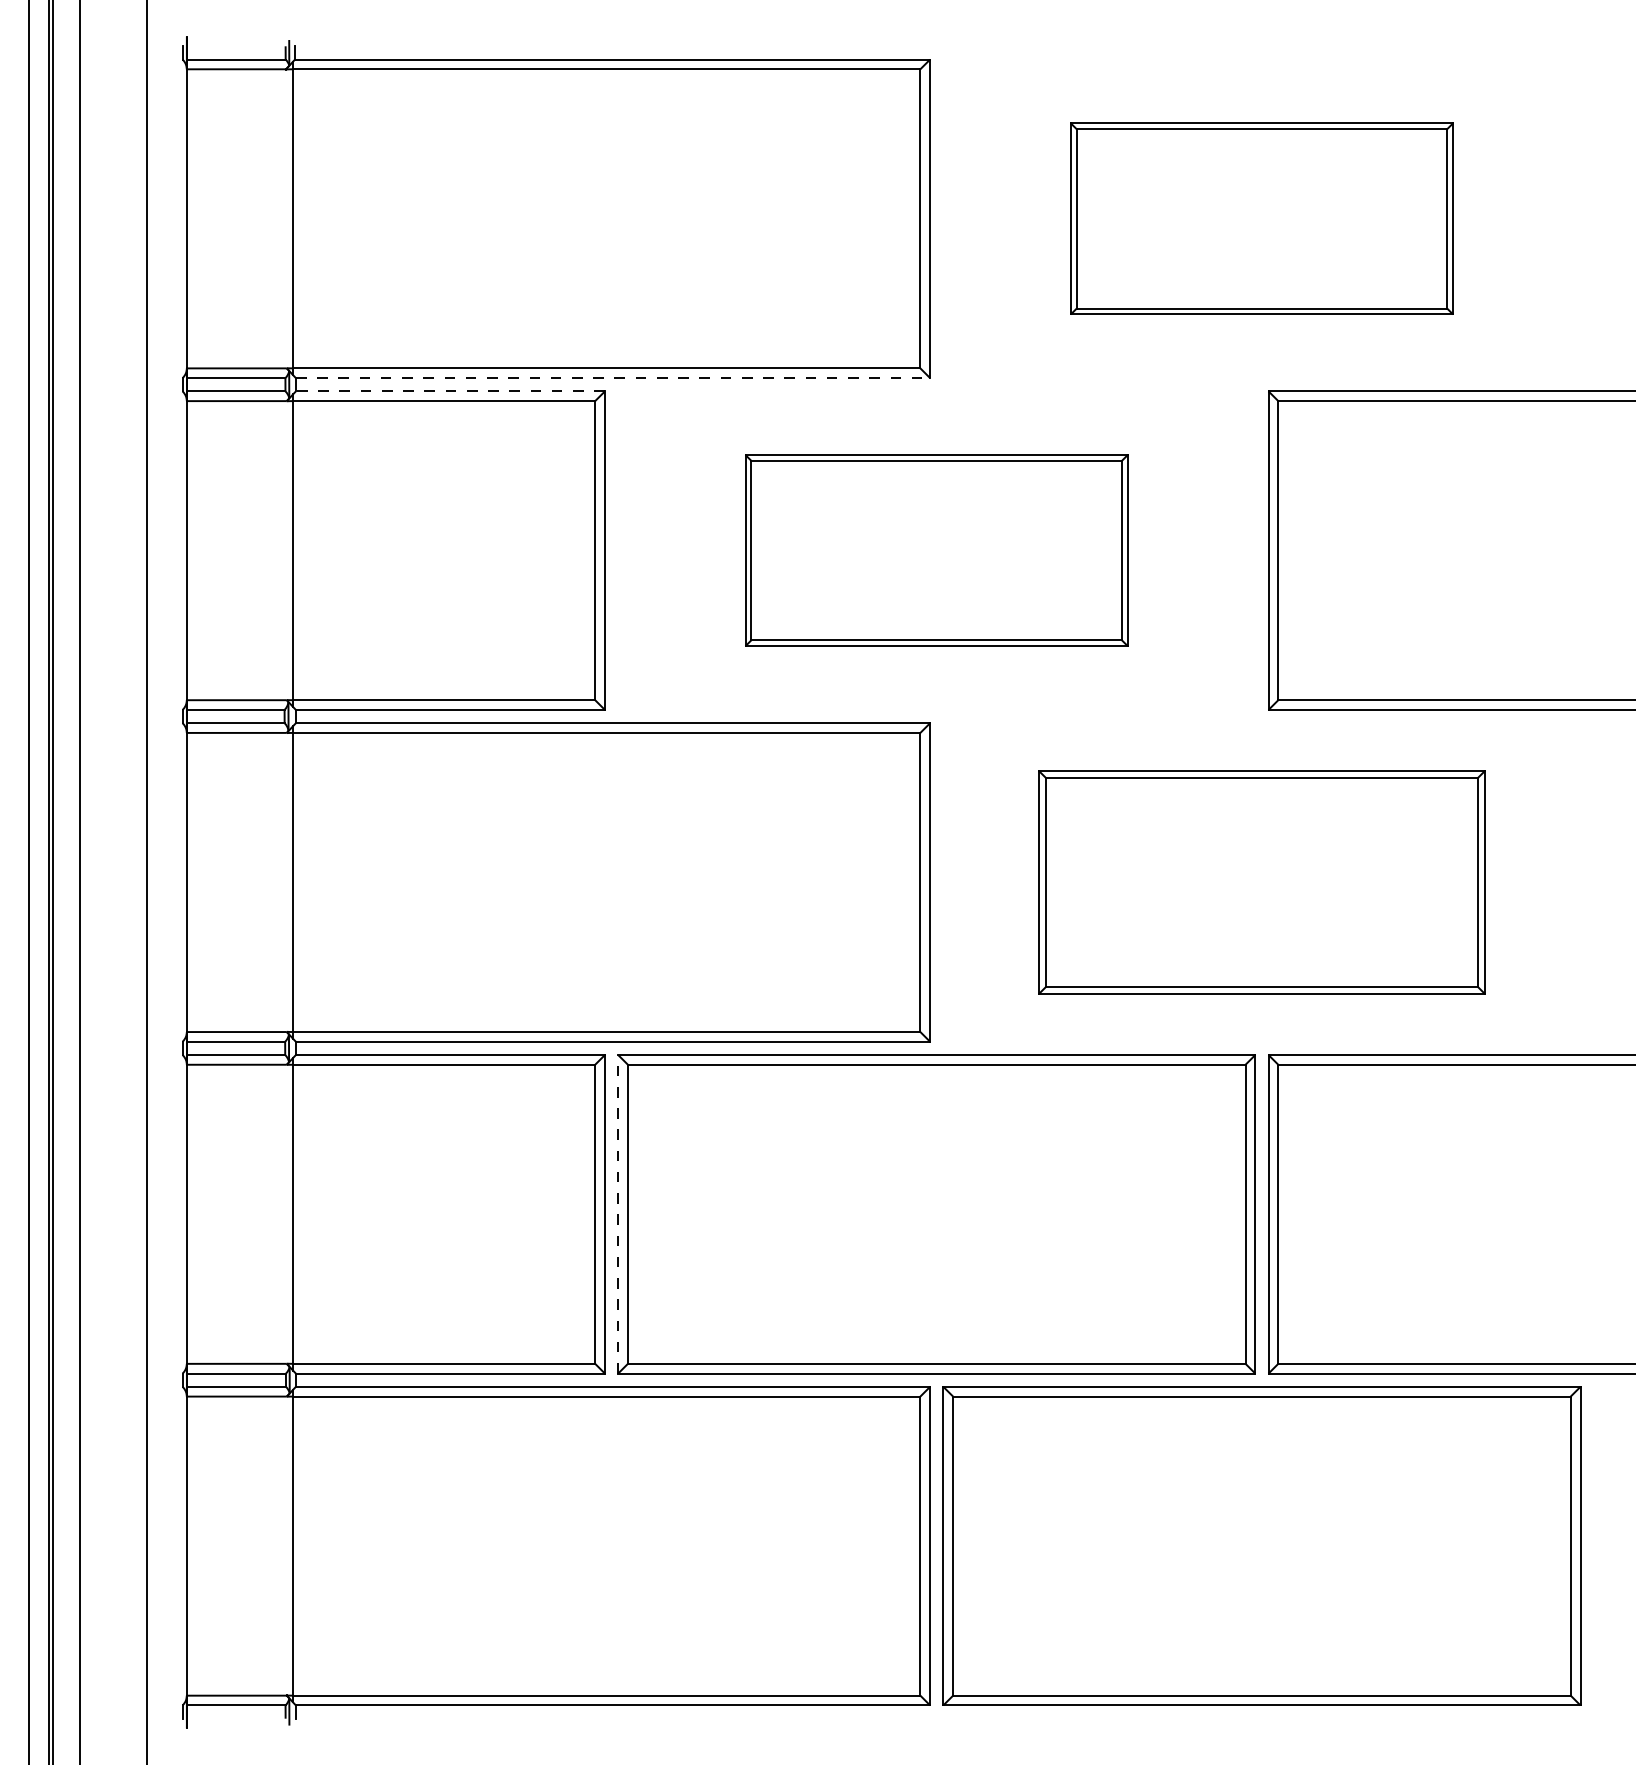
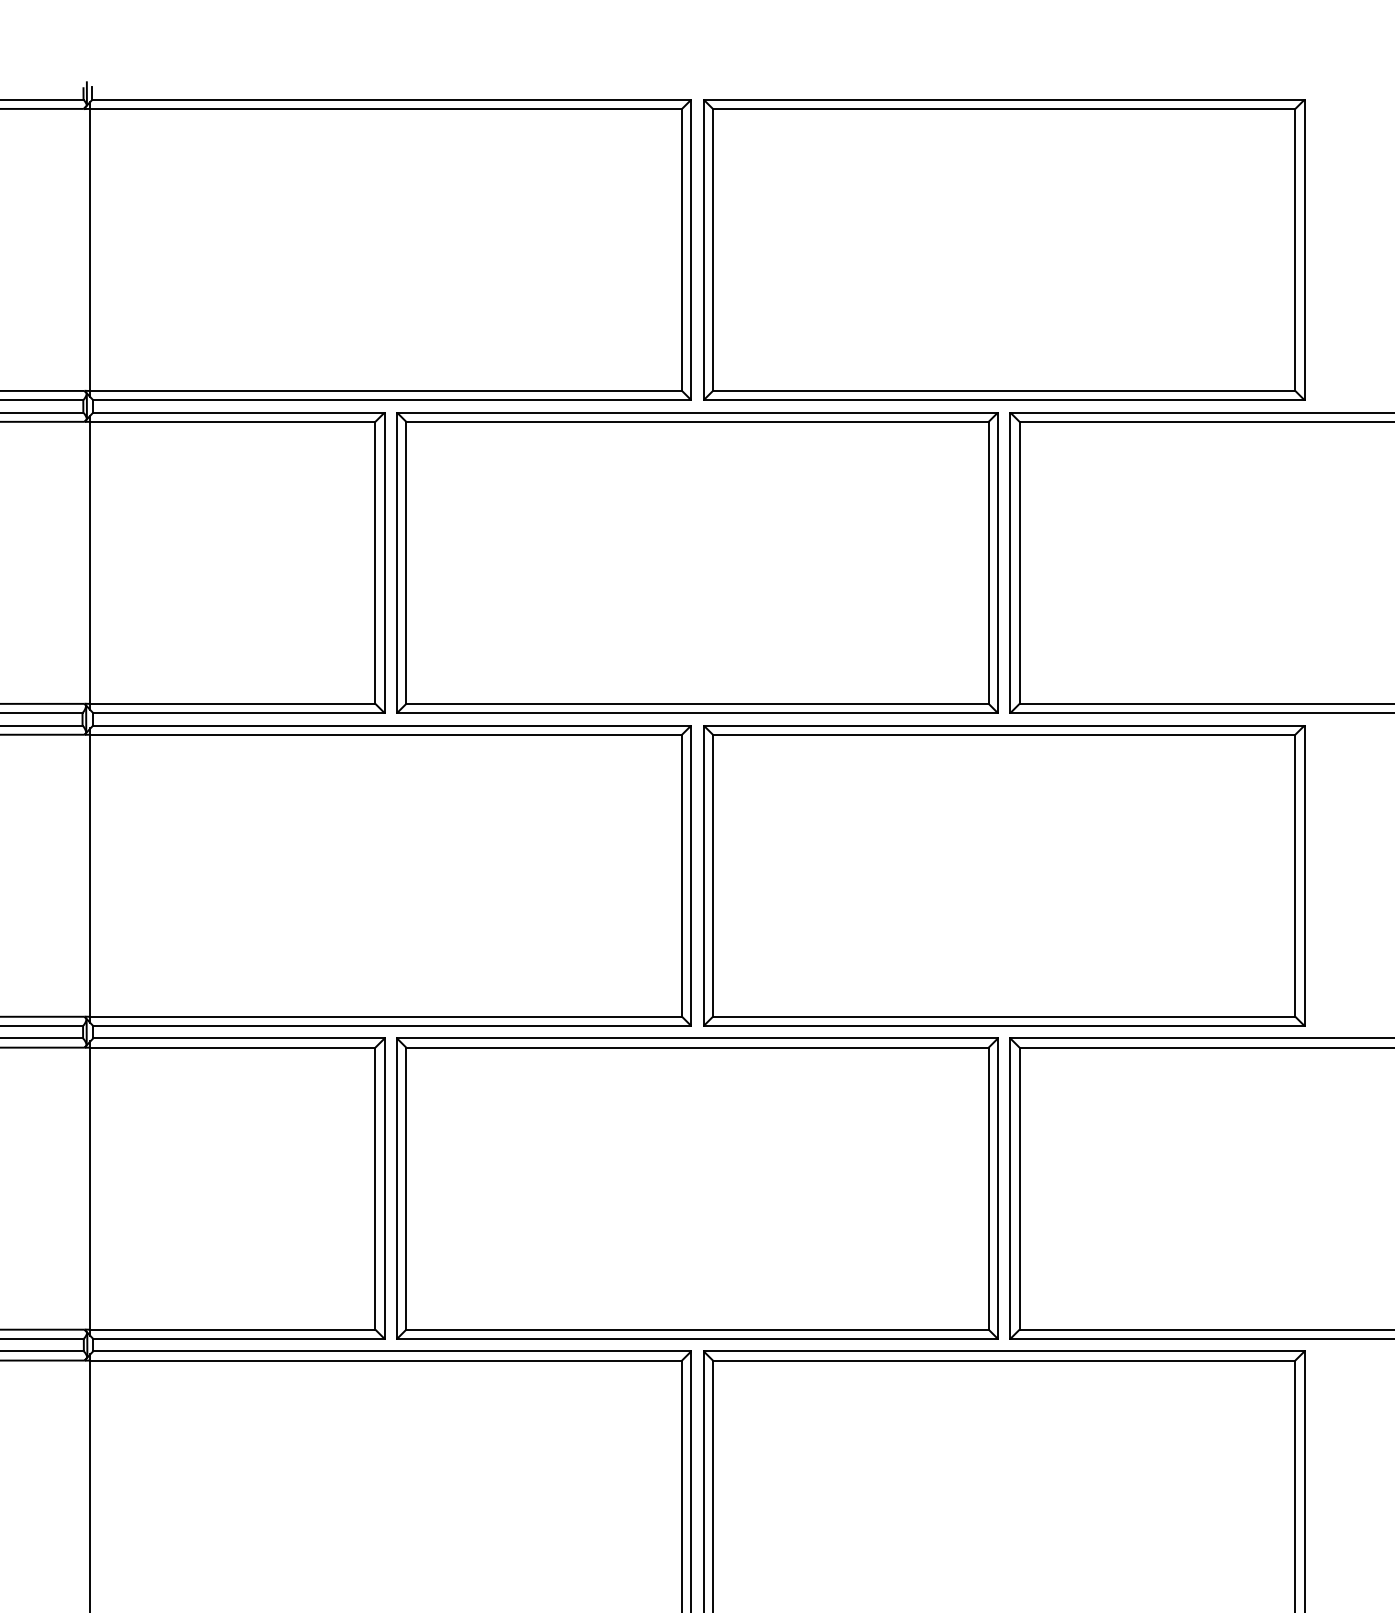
part: (1261, 218) -> (1003, 249), size x1.67
line: (613, 378) -> (392, 400), dashed -> solid
line: (450, 391) -> (238, 412), dashed -> solid
part: (936, 550) -> (697, 562), size x1.67
part: (1261, 882) -> (1003, 875), size x1.43
line: (618, 1213) -> (397, 1187), dashed -> solid

